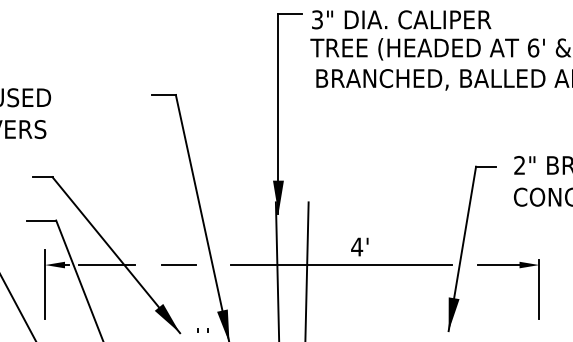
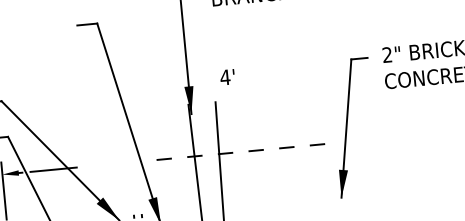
text: (359, 246) -> (227, 76), moved
line: (179, 265) -> (113, 164), removed
line: (342, 265) -> (248, 151), solid -> dashed
part: (519, 268) -> (395, 140), removed

